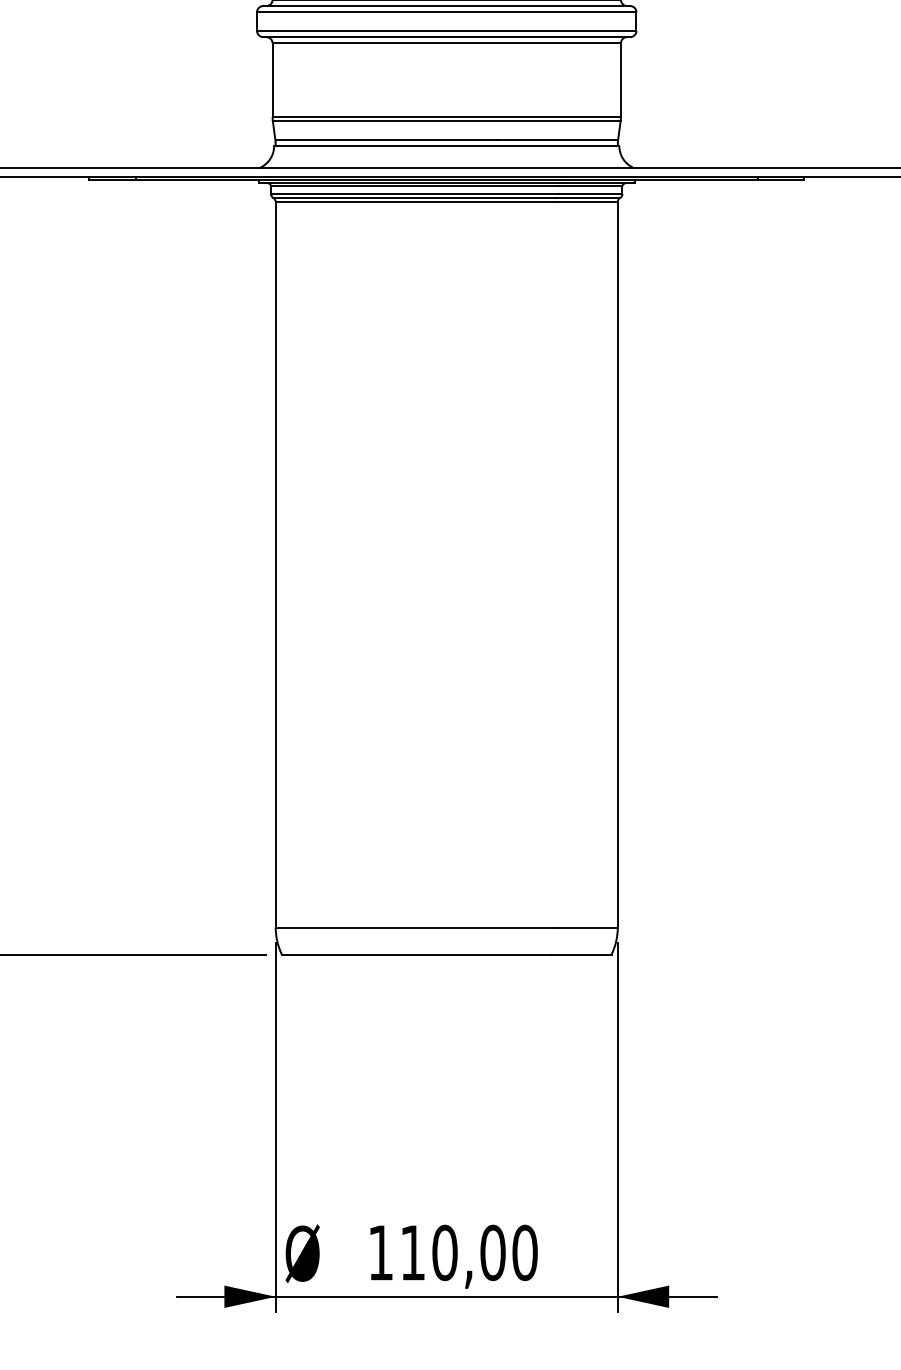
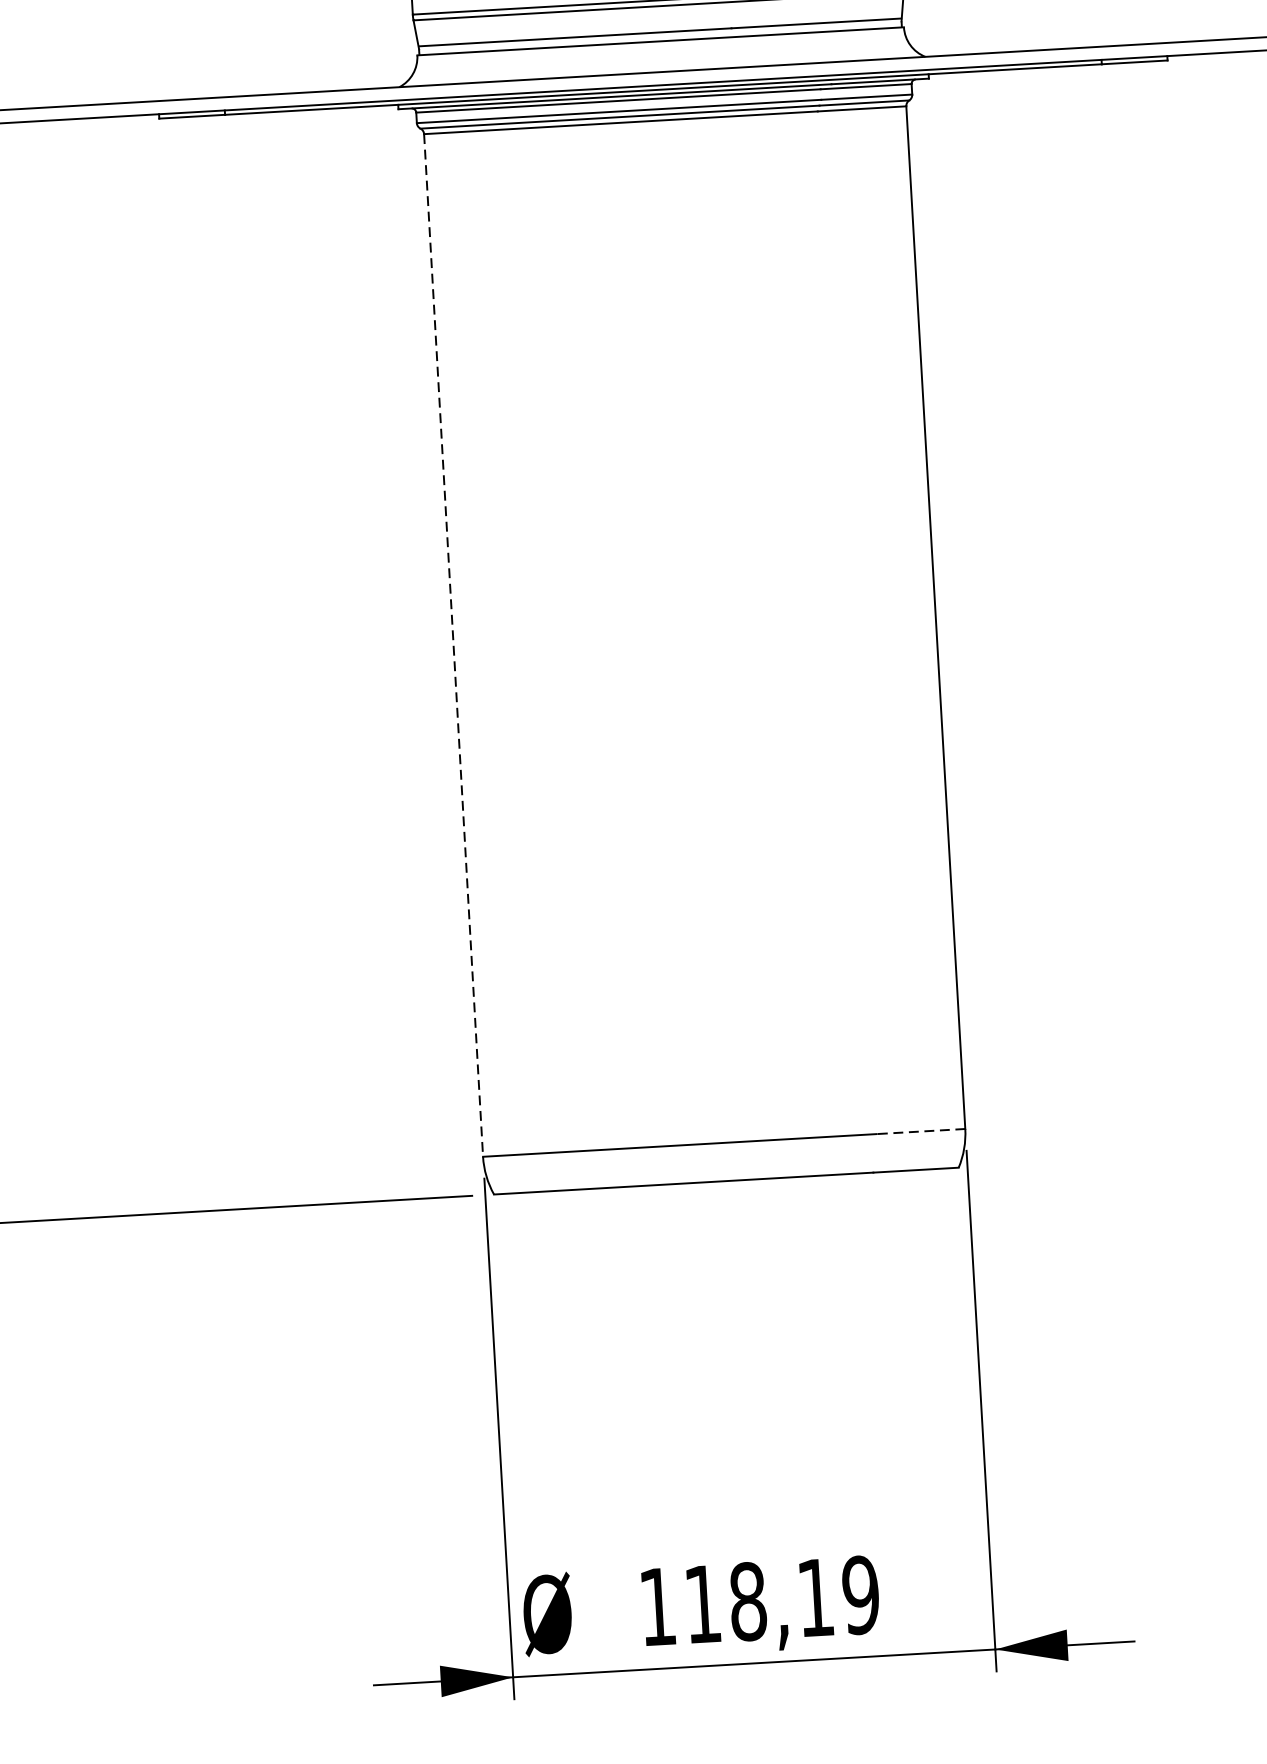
line: (275, 564) -> (453, 645), solid -> dashed
line: (585, 927) -> (919, 1131), solid -> dashed
text: (484, 1252) -> (803, 1597), 110,00 -> 118,19

